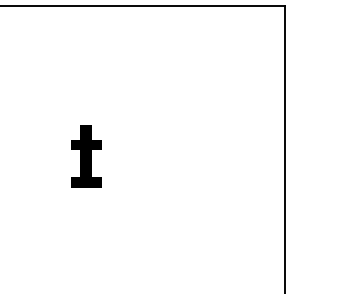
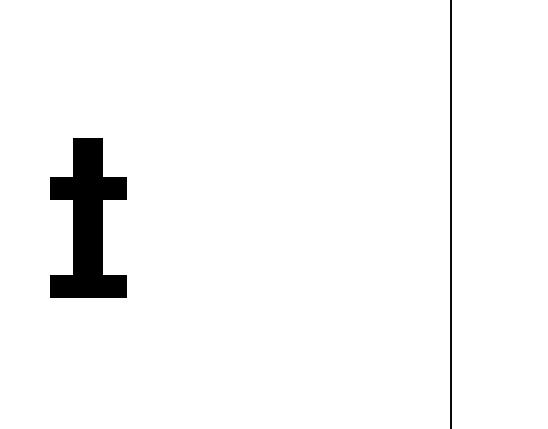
part: (86, 156) -> (88, 218), size x1.43

